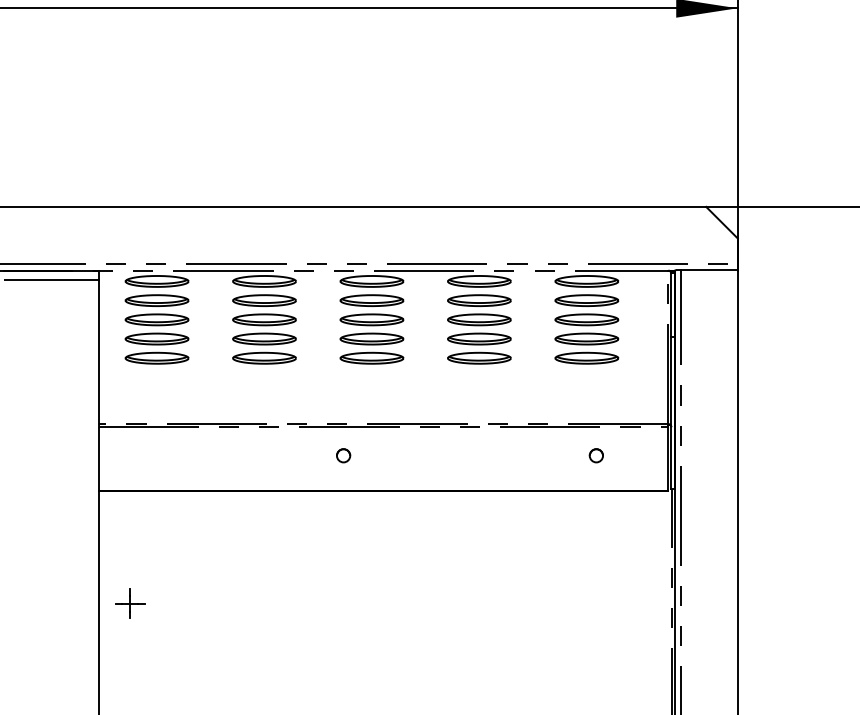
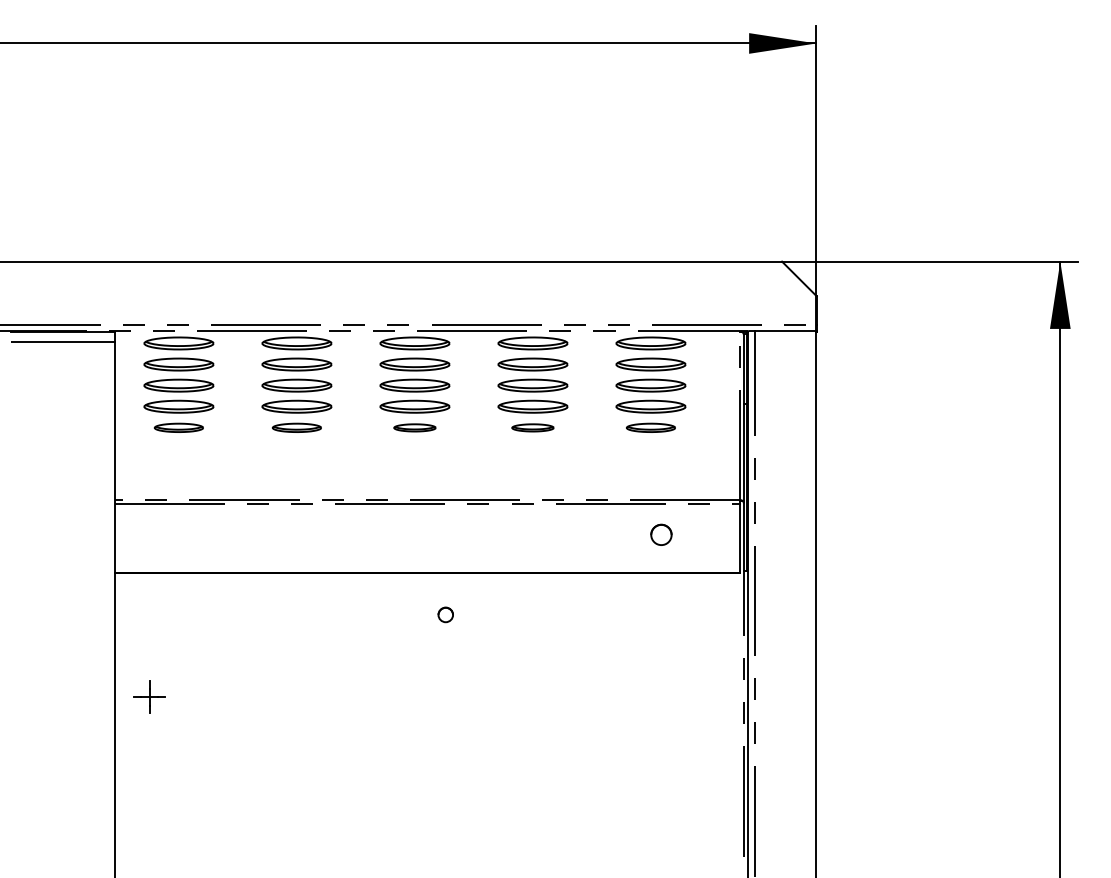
part: (156, 357) -> (178, 427), size x0.7
part: (264, 357) -> (296, 427), size x0.7
part: (371, 357) -> (414, 427), size x0.6
part: (478, 357) -> (532, 427), size x0.6
part: (586, 357) -> (650, 427), size x0.7
part: (343, 455) -> (445, 614), moved
part: (596, 455) -> (661, 534), size x1.4

